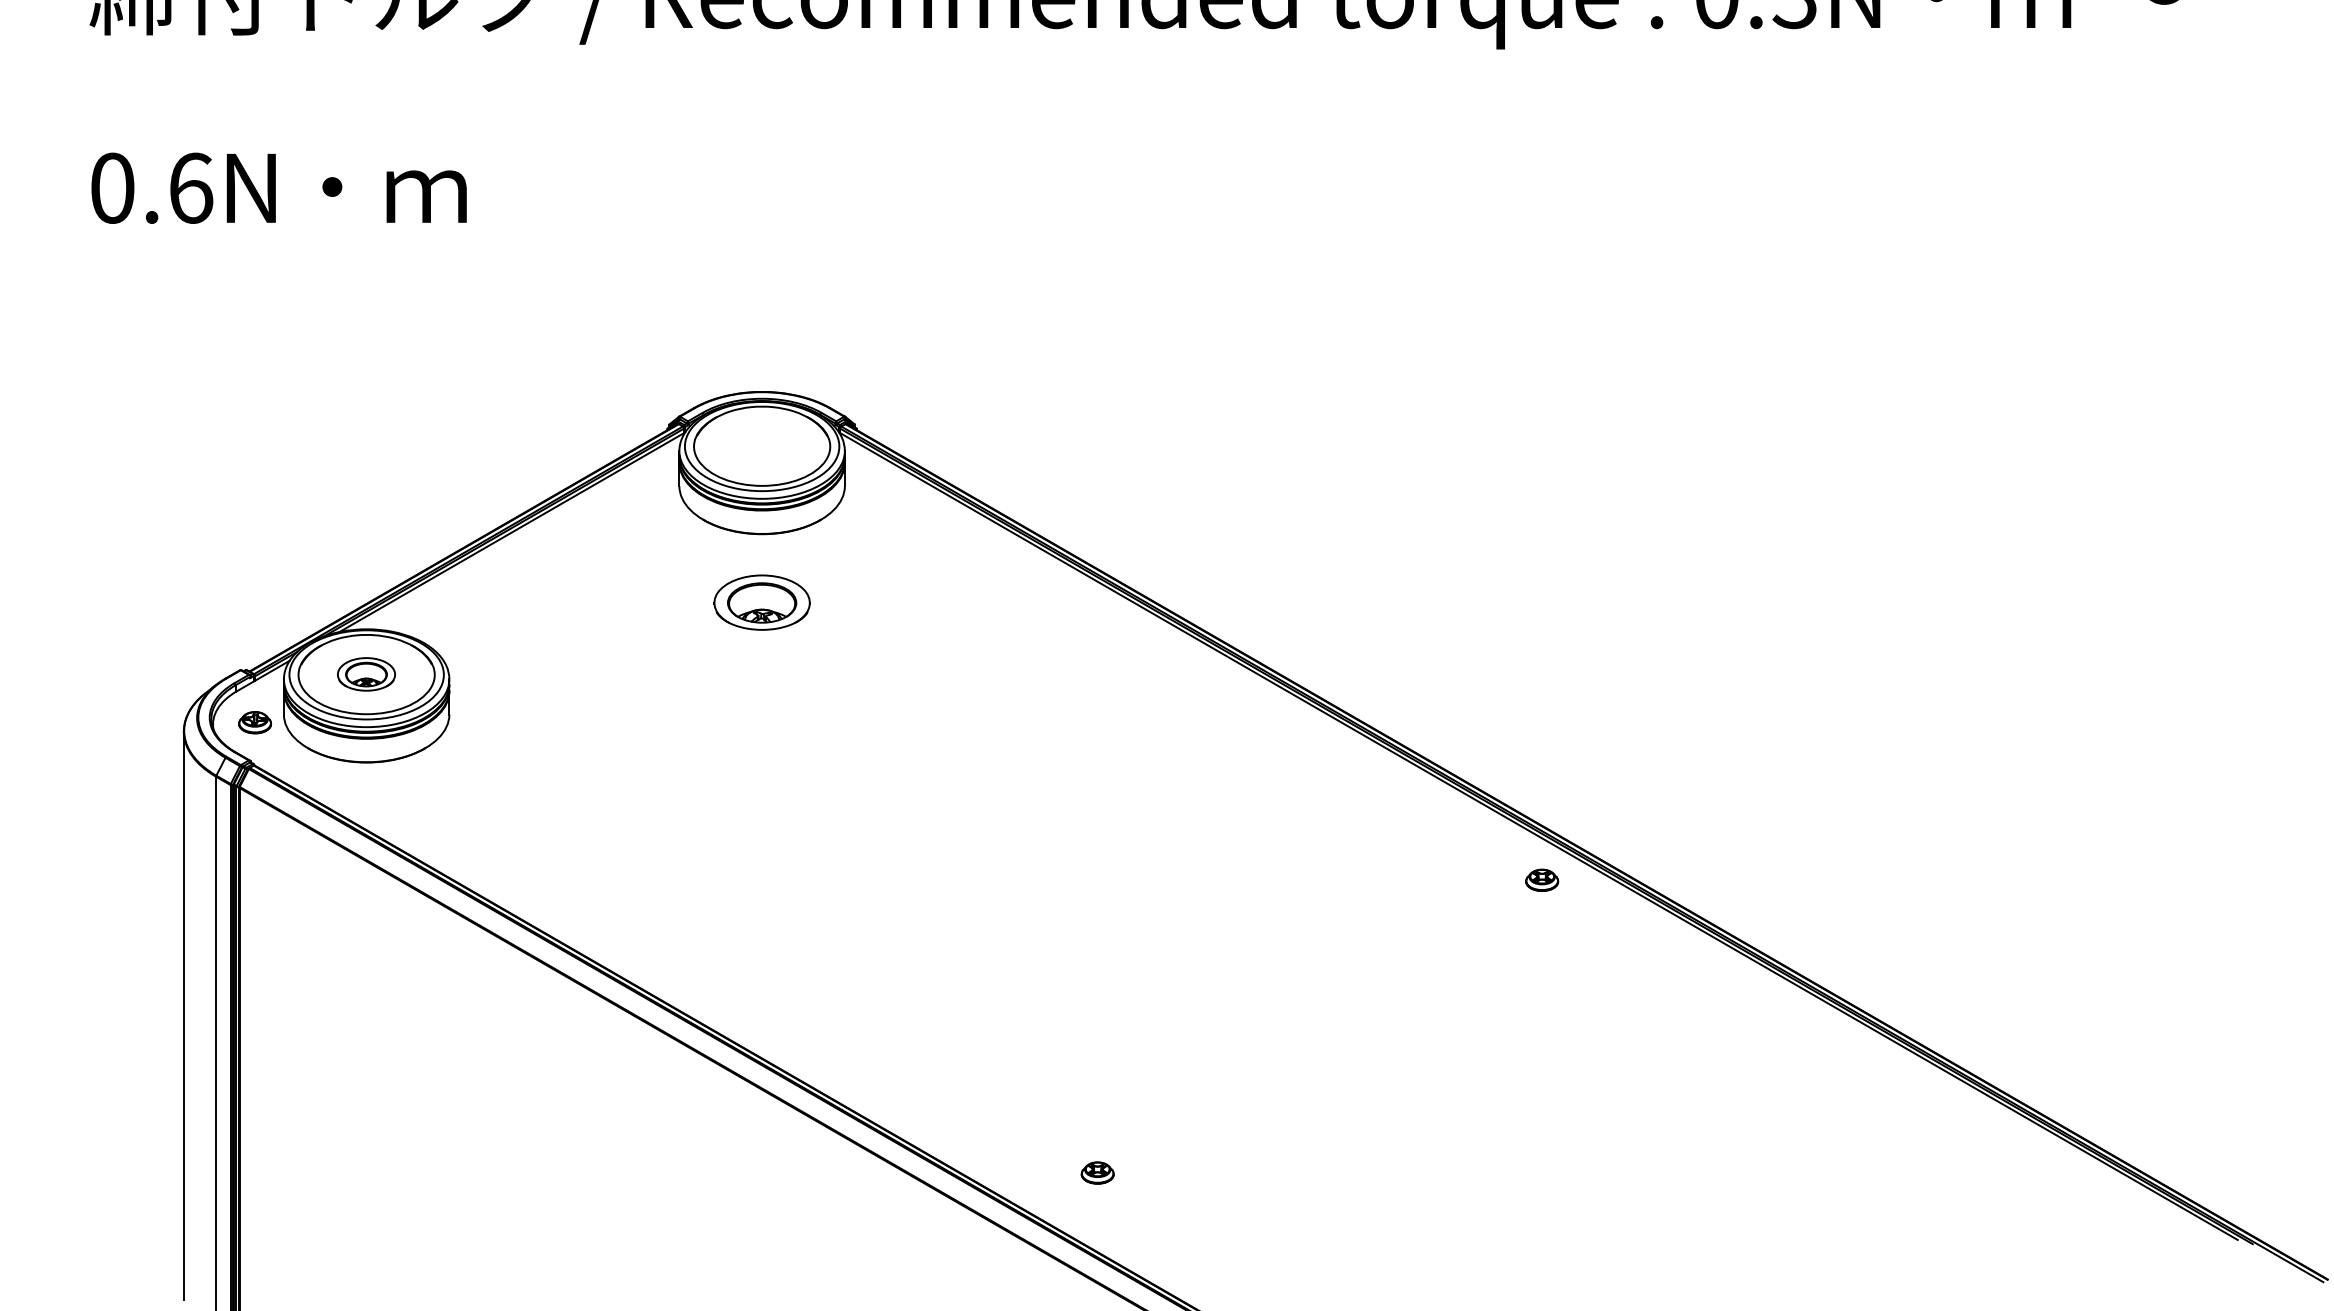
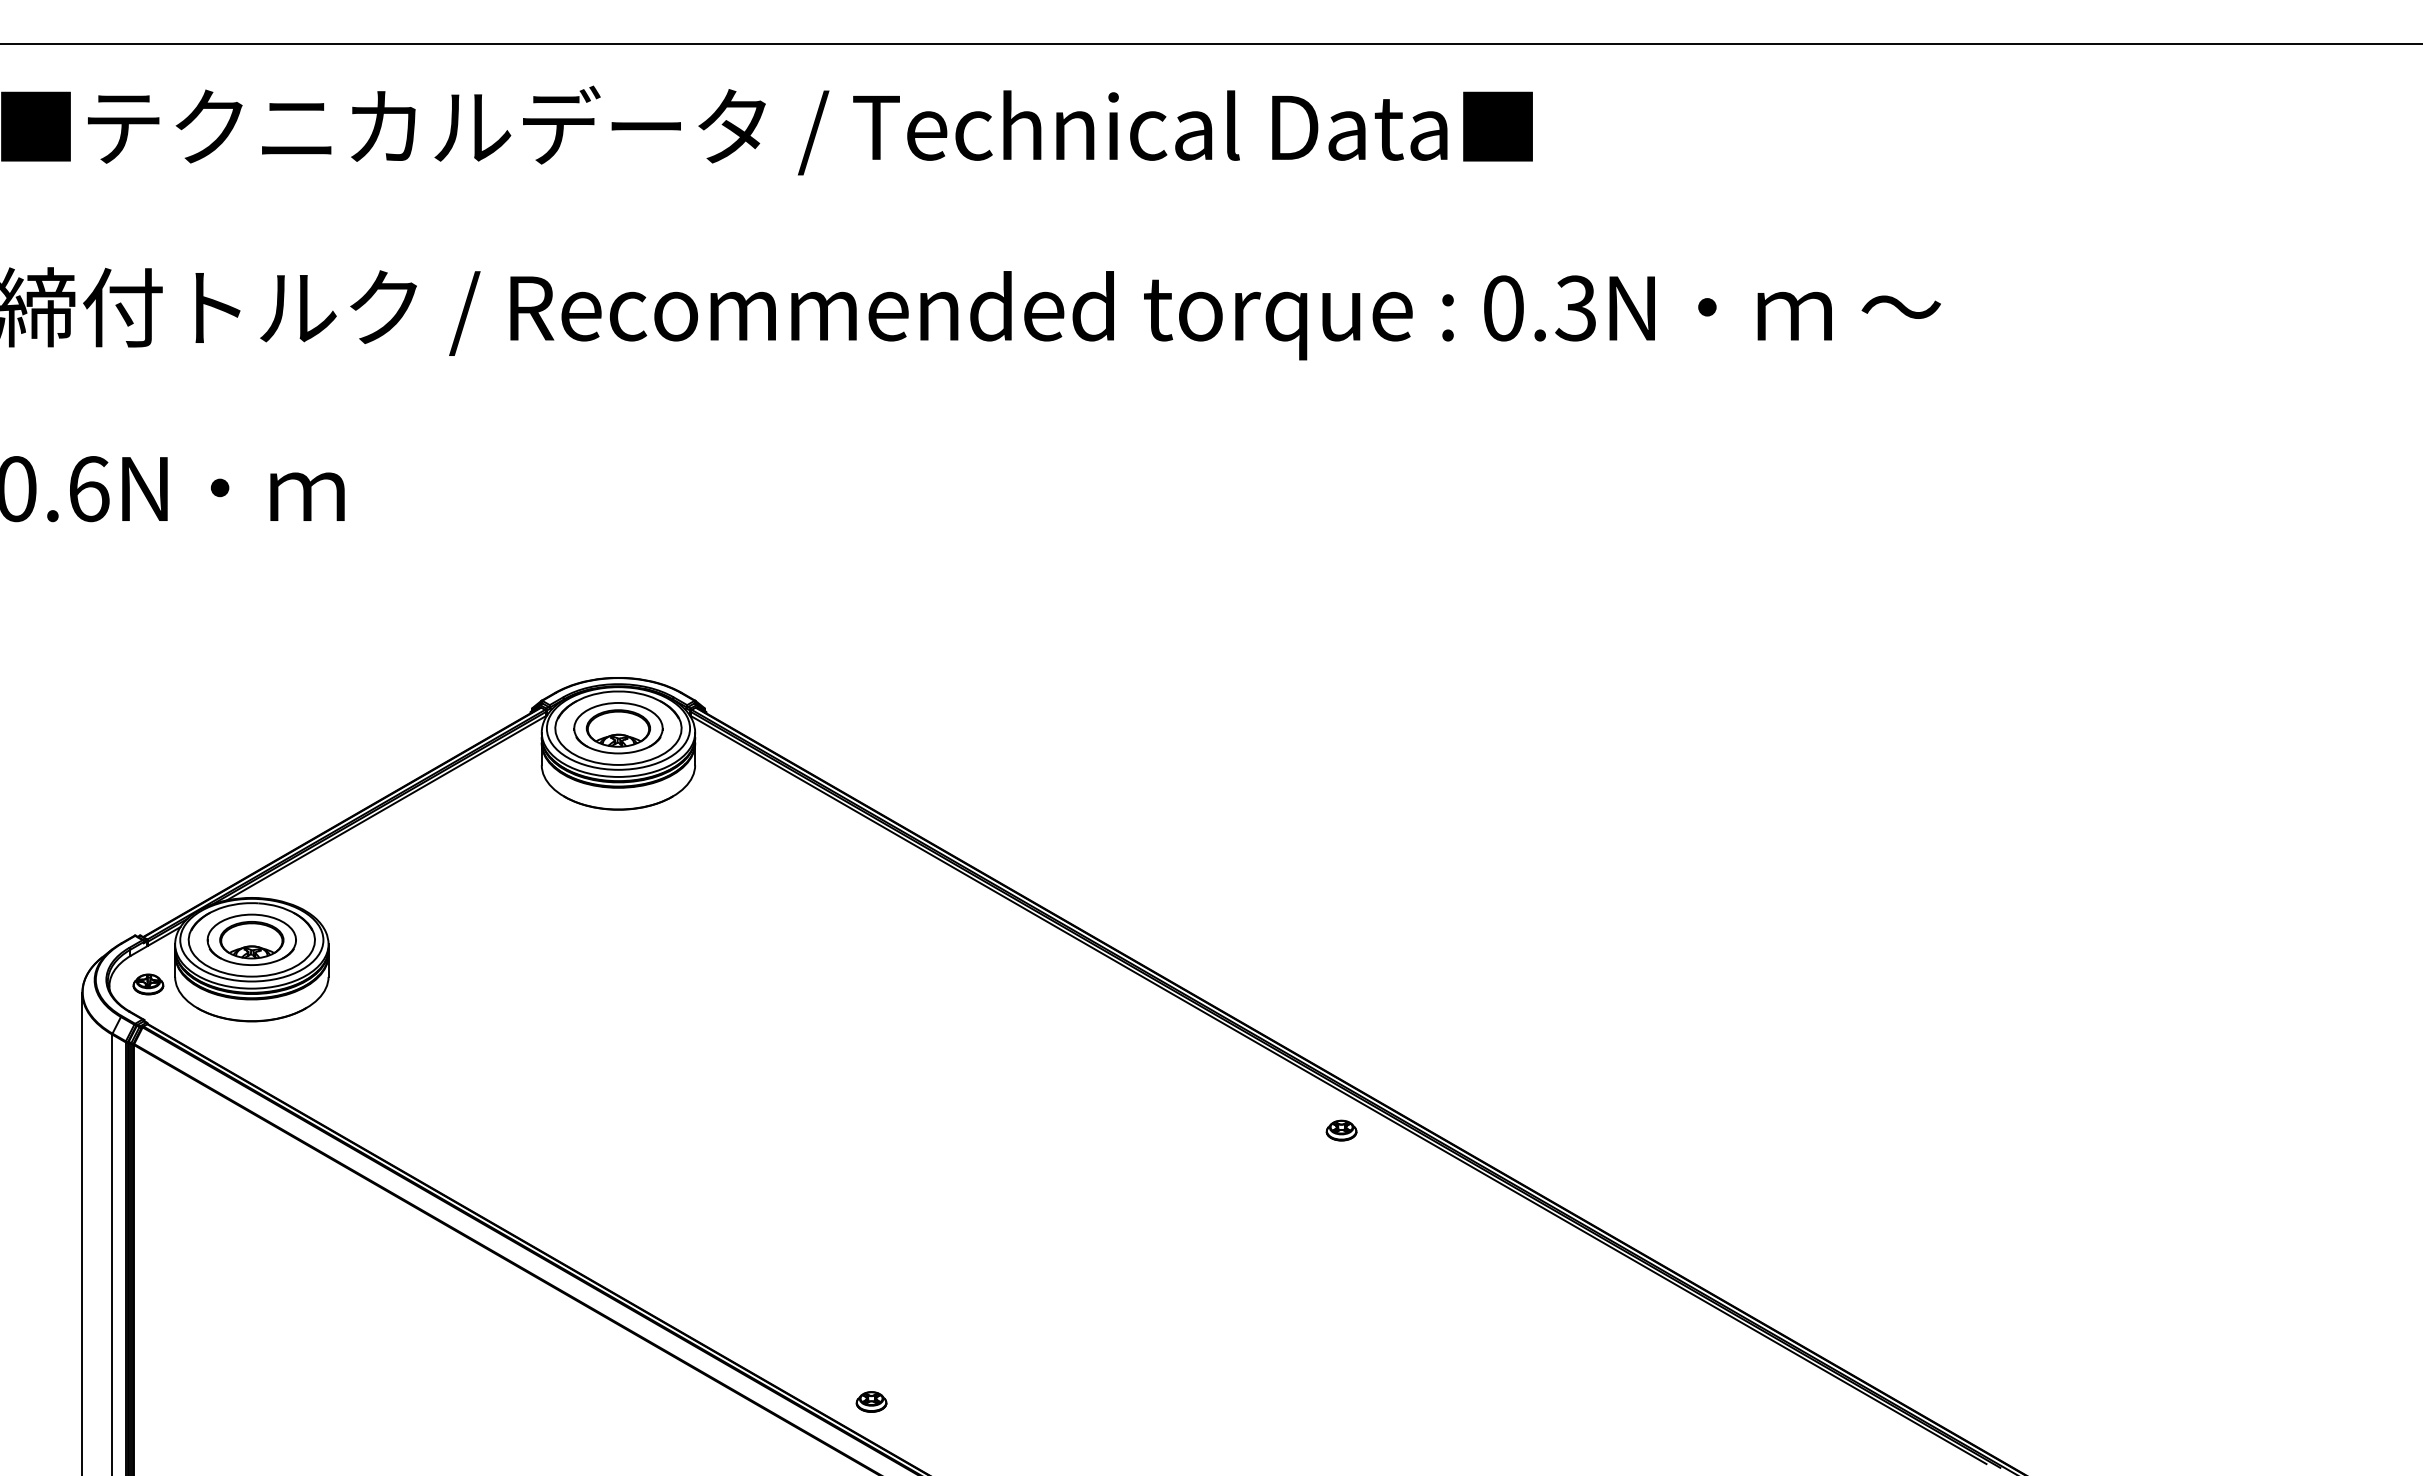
part: (762, 602) -> (618, 728), moved
part: (366, 674) -> (251, 939), size x1.67
part: (1097, 1172) -> (871, 1401), moved

